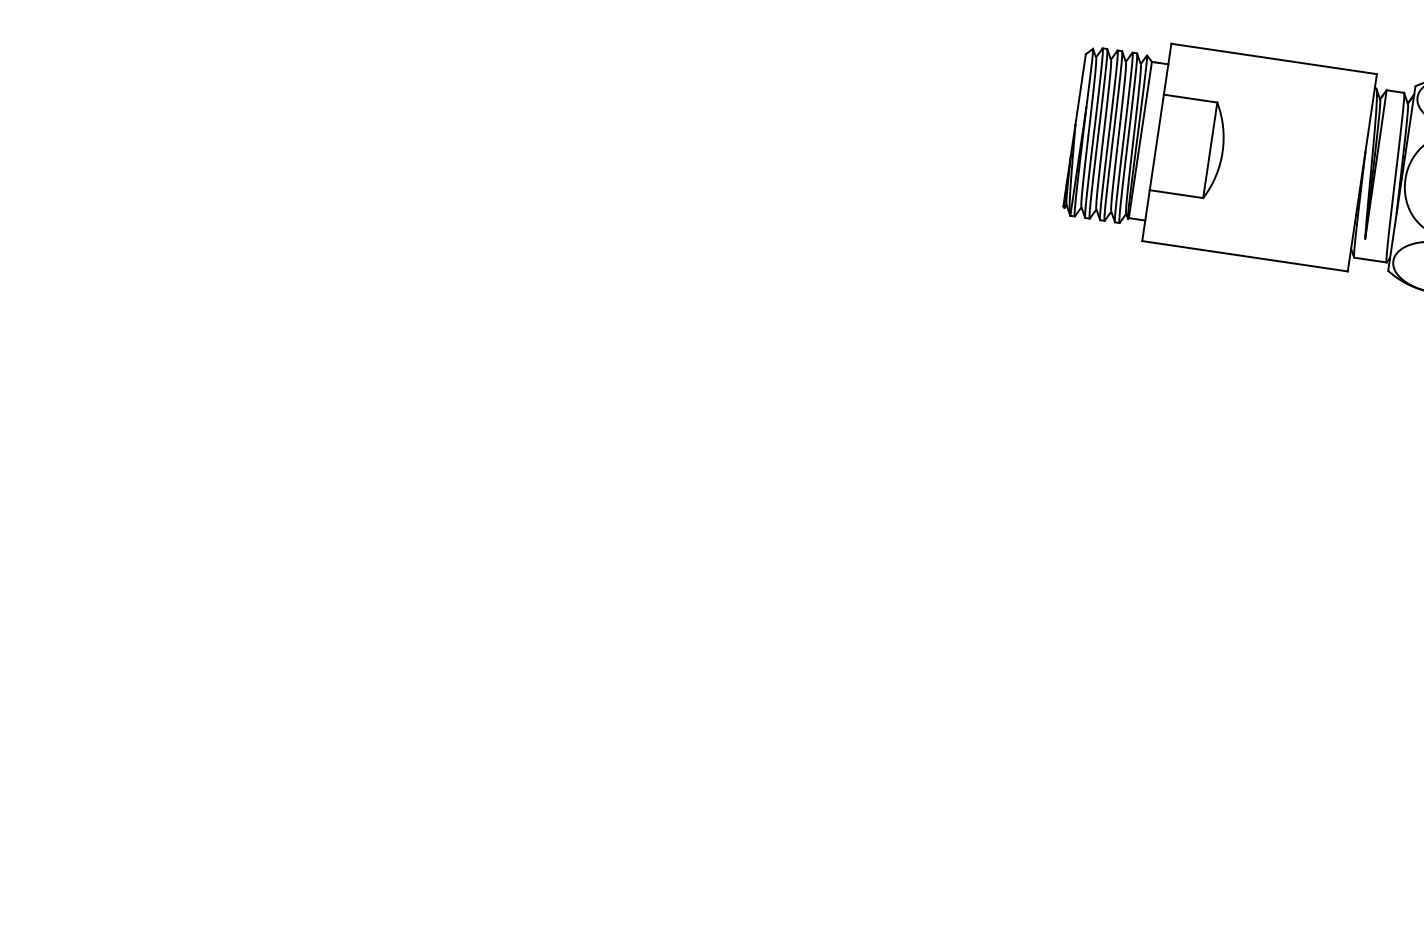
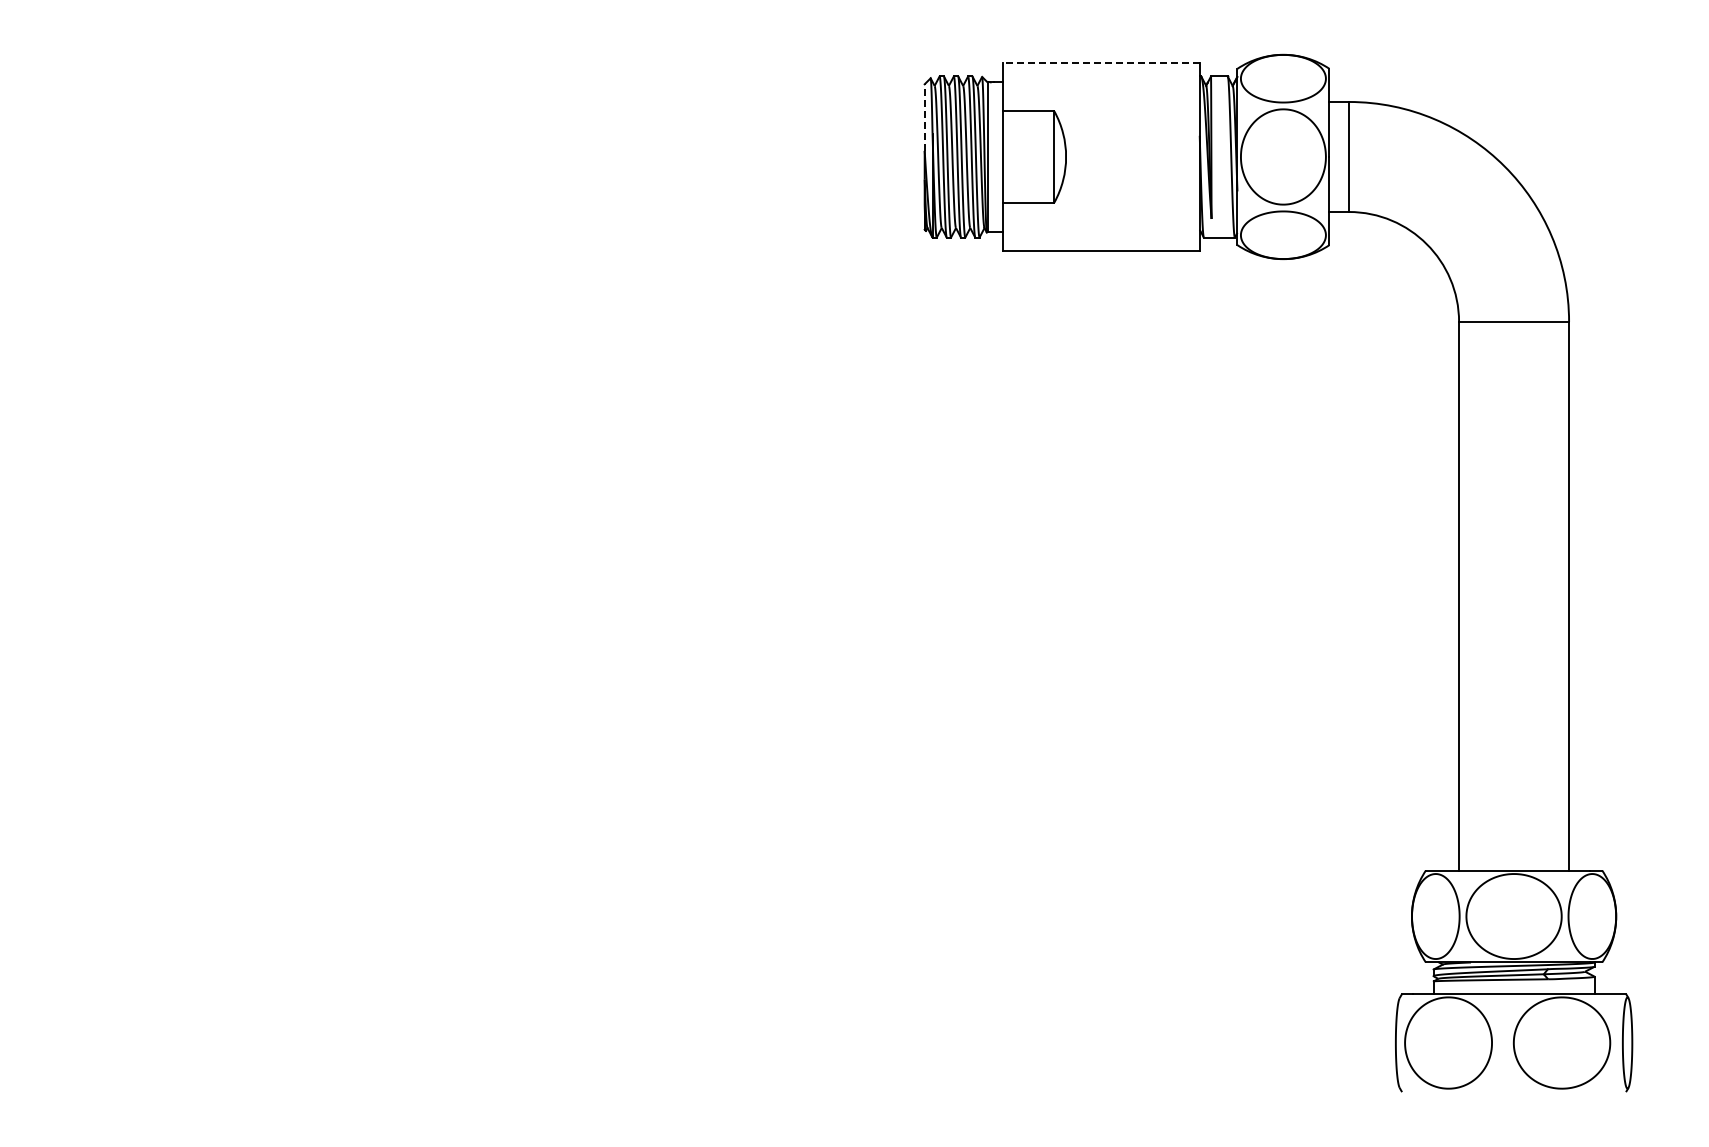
line: (1274, 58) -> (1101, 62), solid -> dashed
line: (1080, 88) -> (924, 117), solid -> dashed

